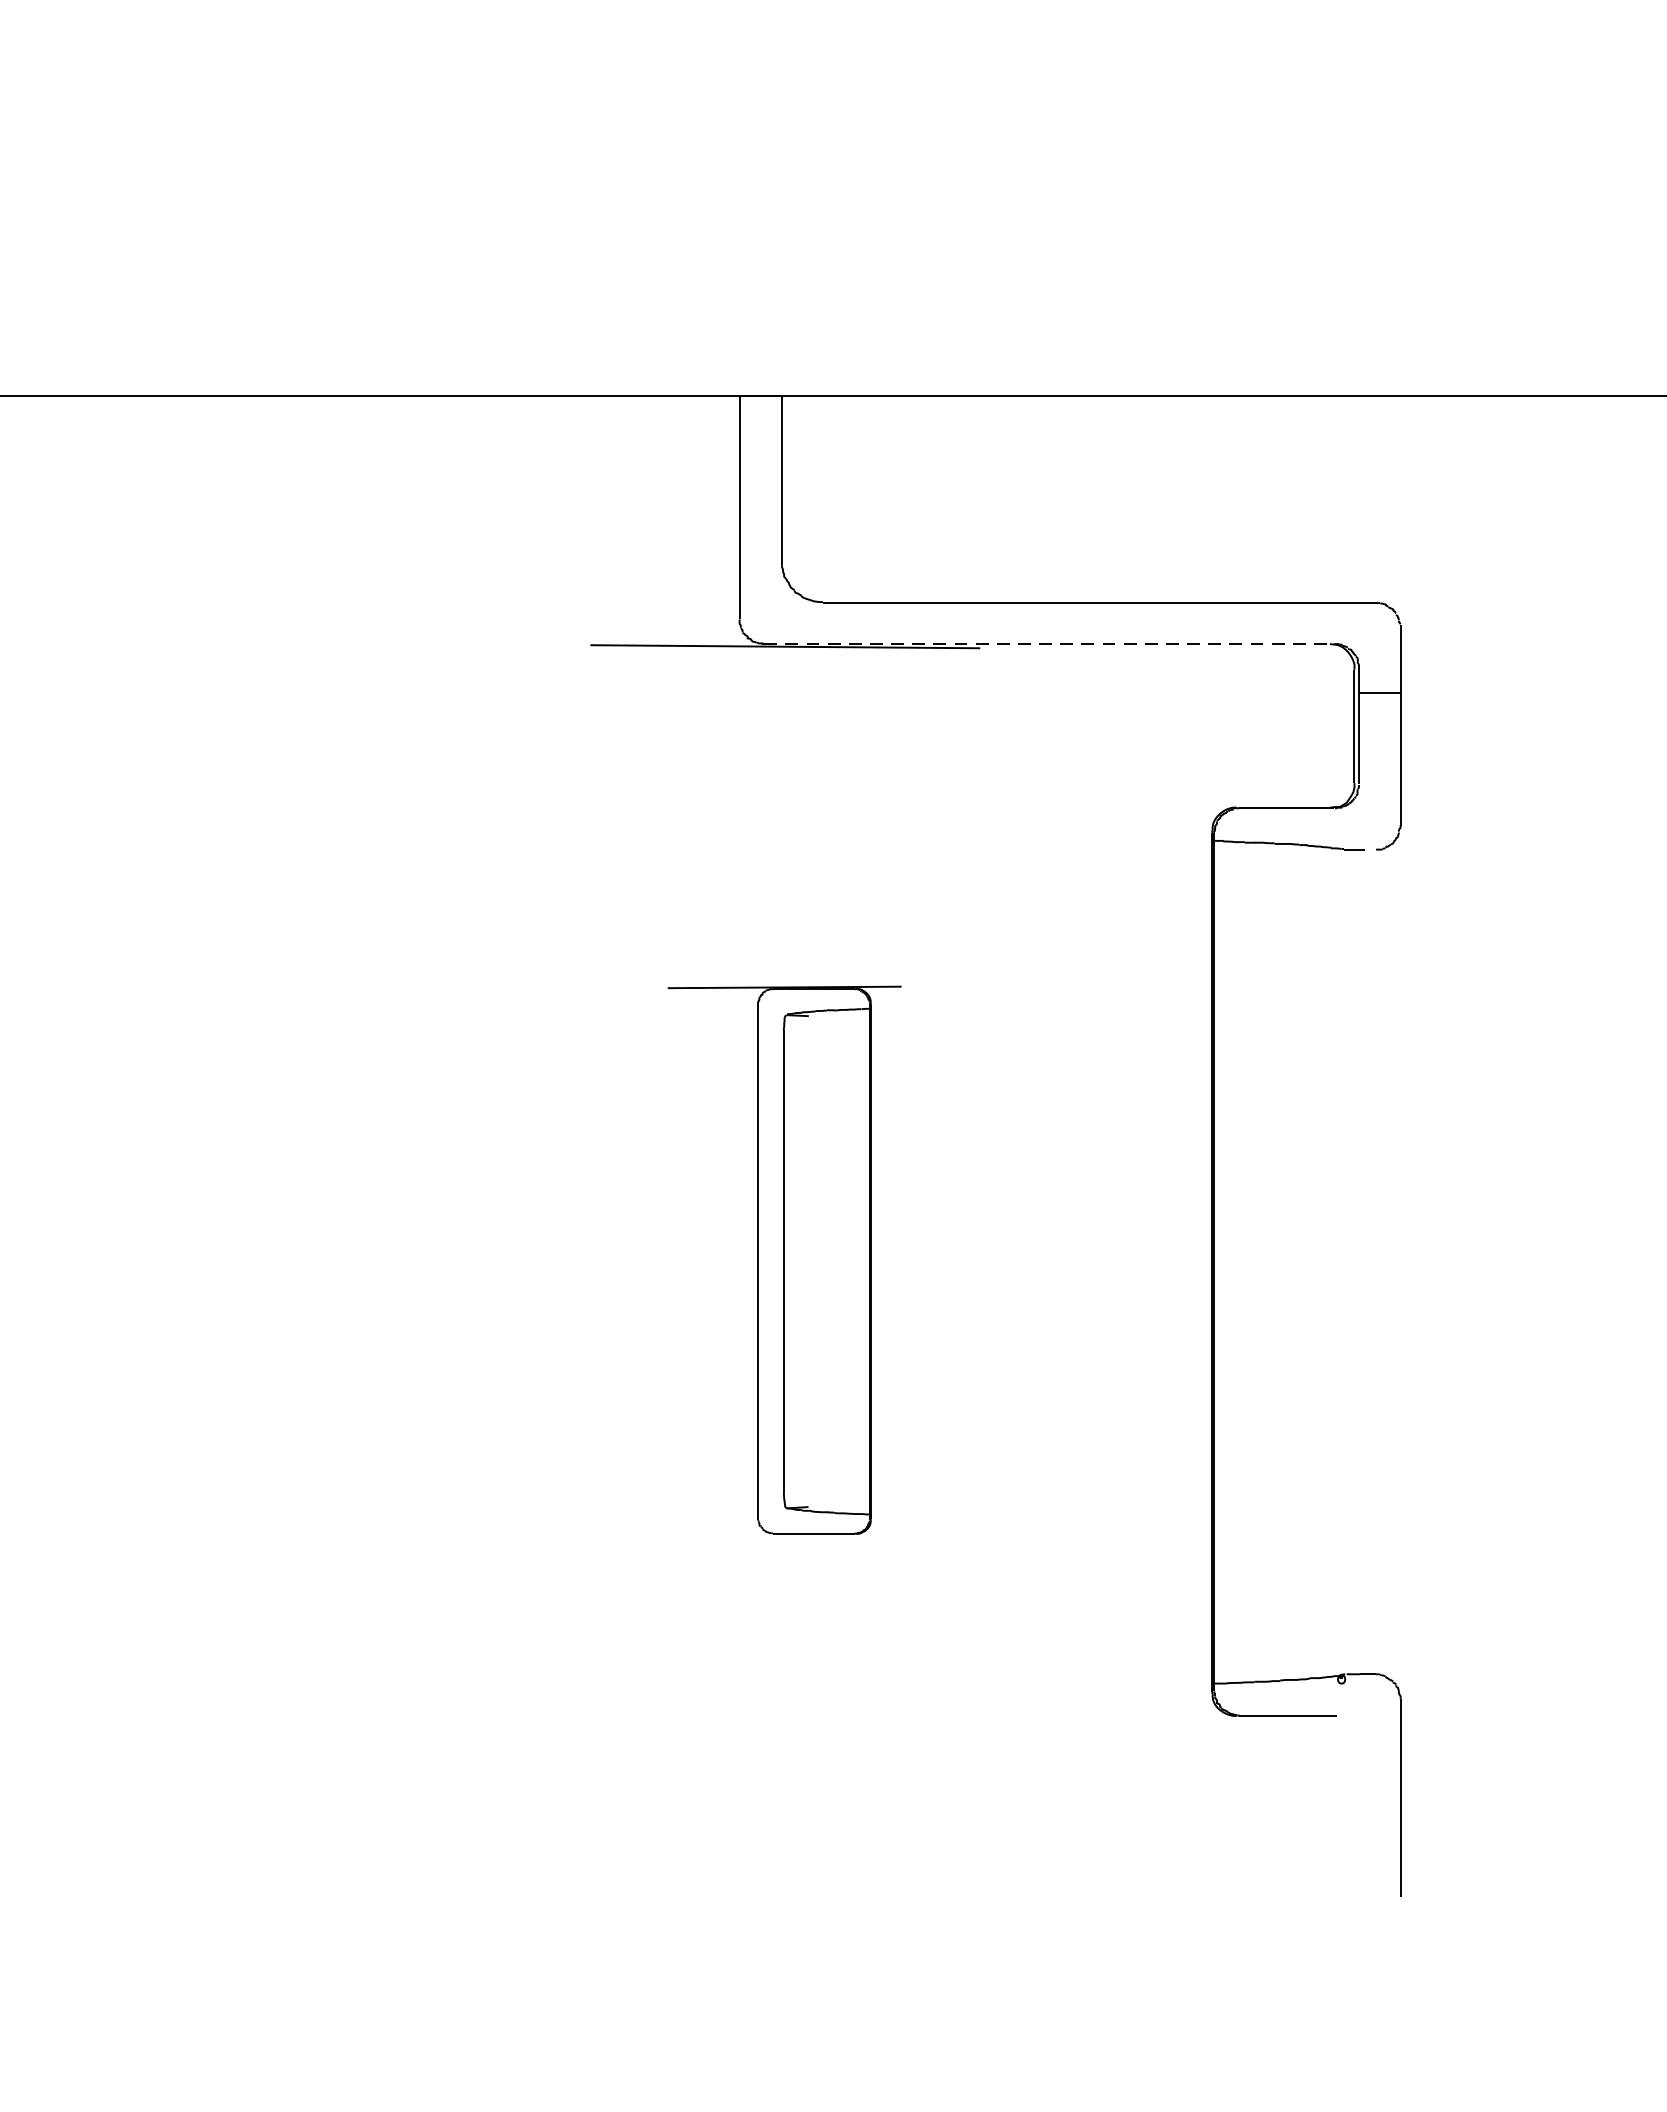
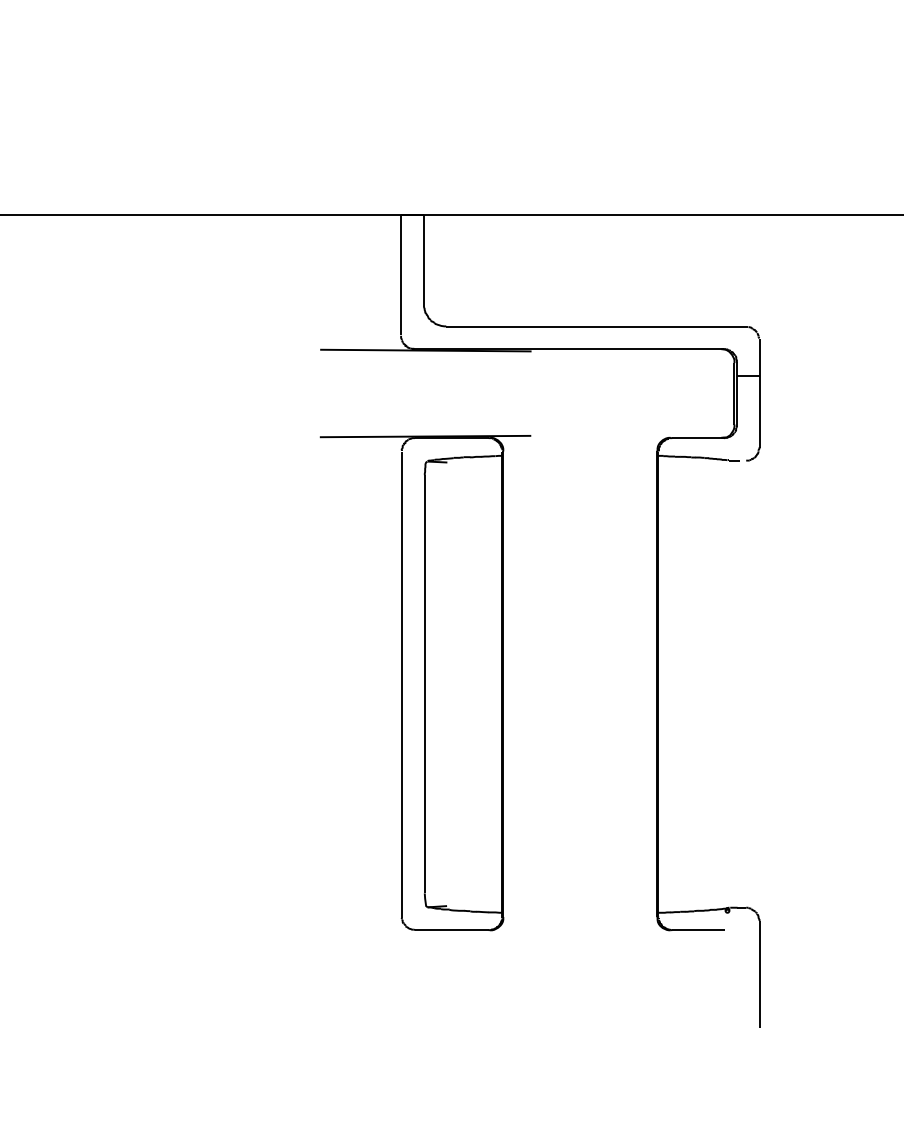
line: (1050, 644) -> (569, 349), dashed -> solid
part: (784, 1260) -> (425, 683), size x1.67

